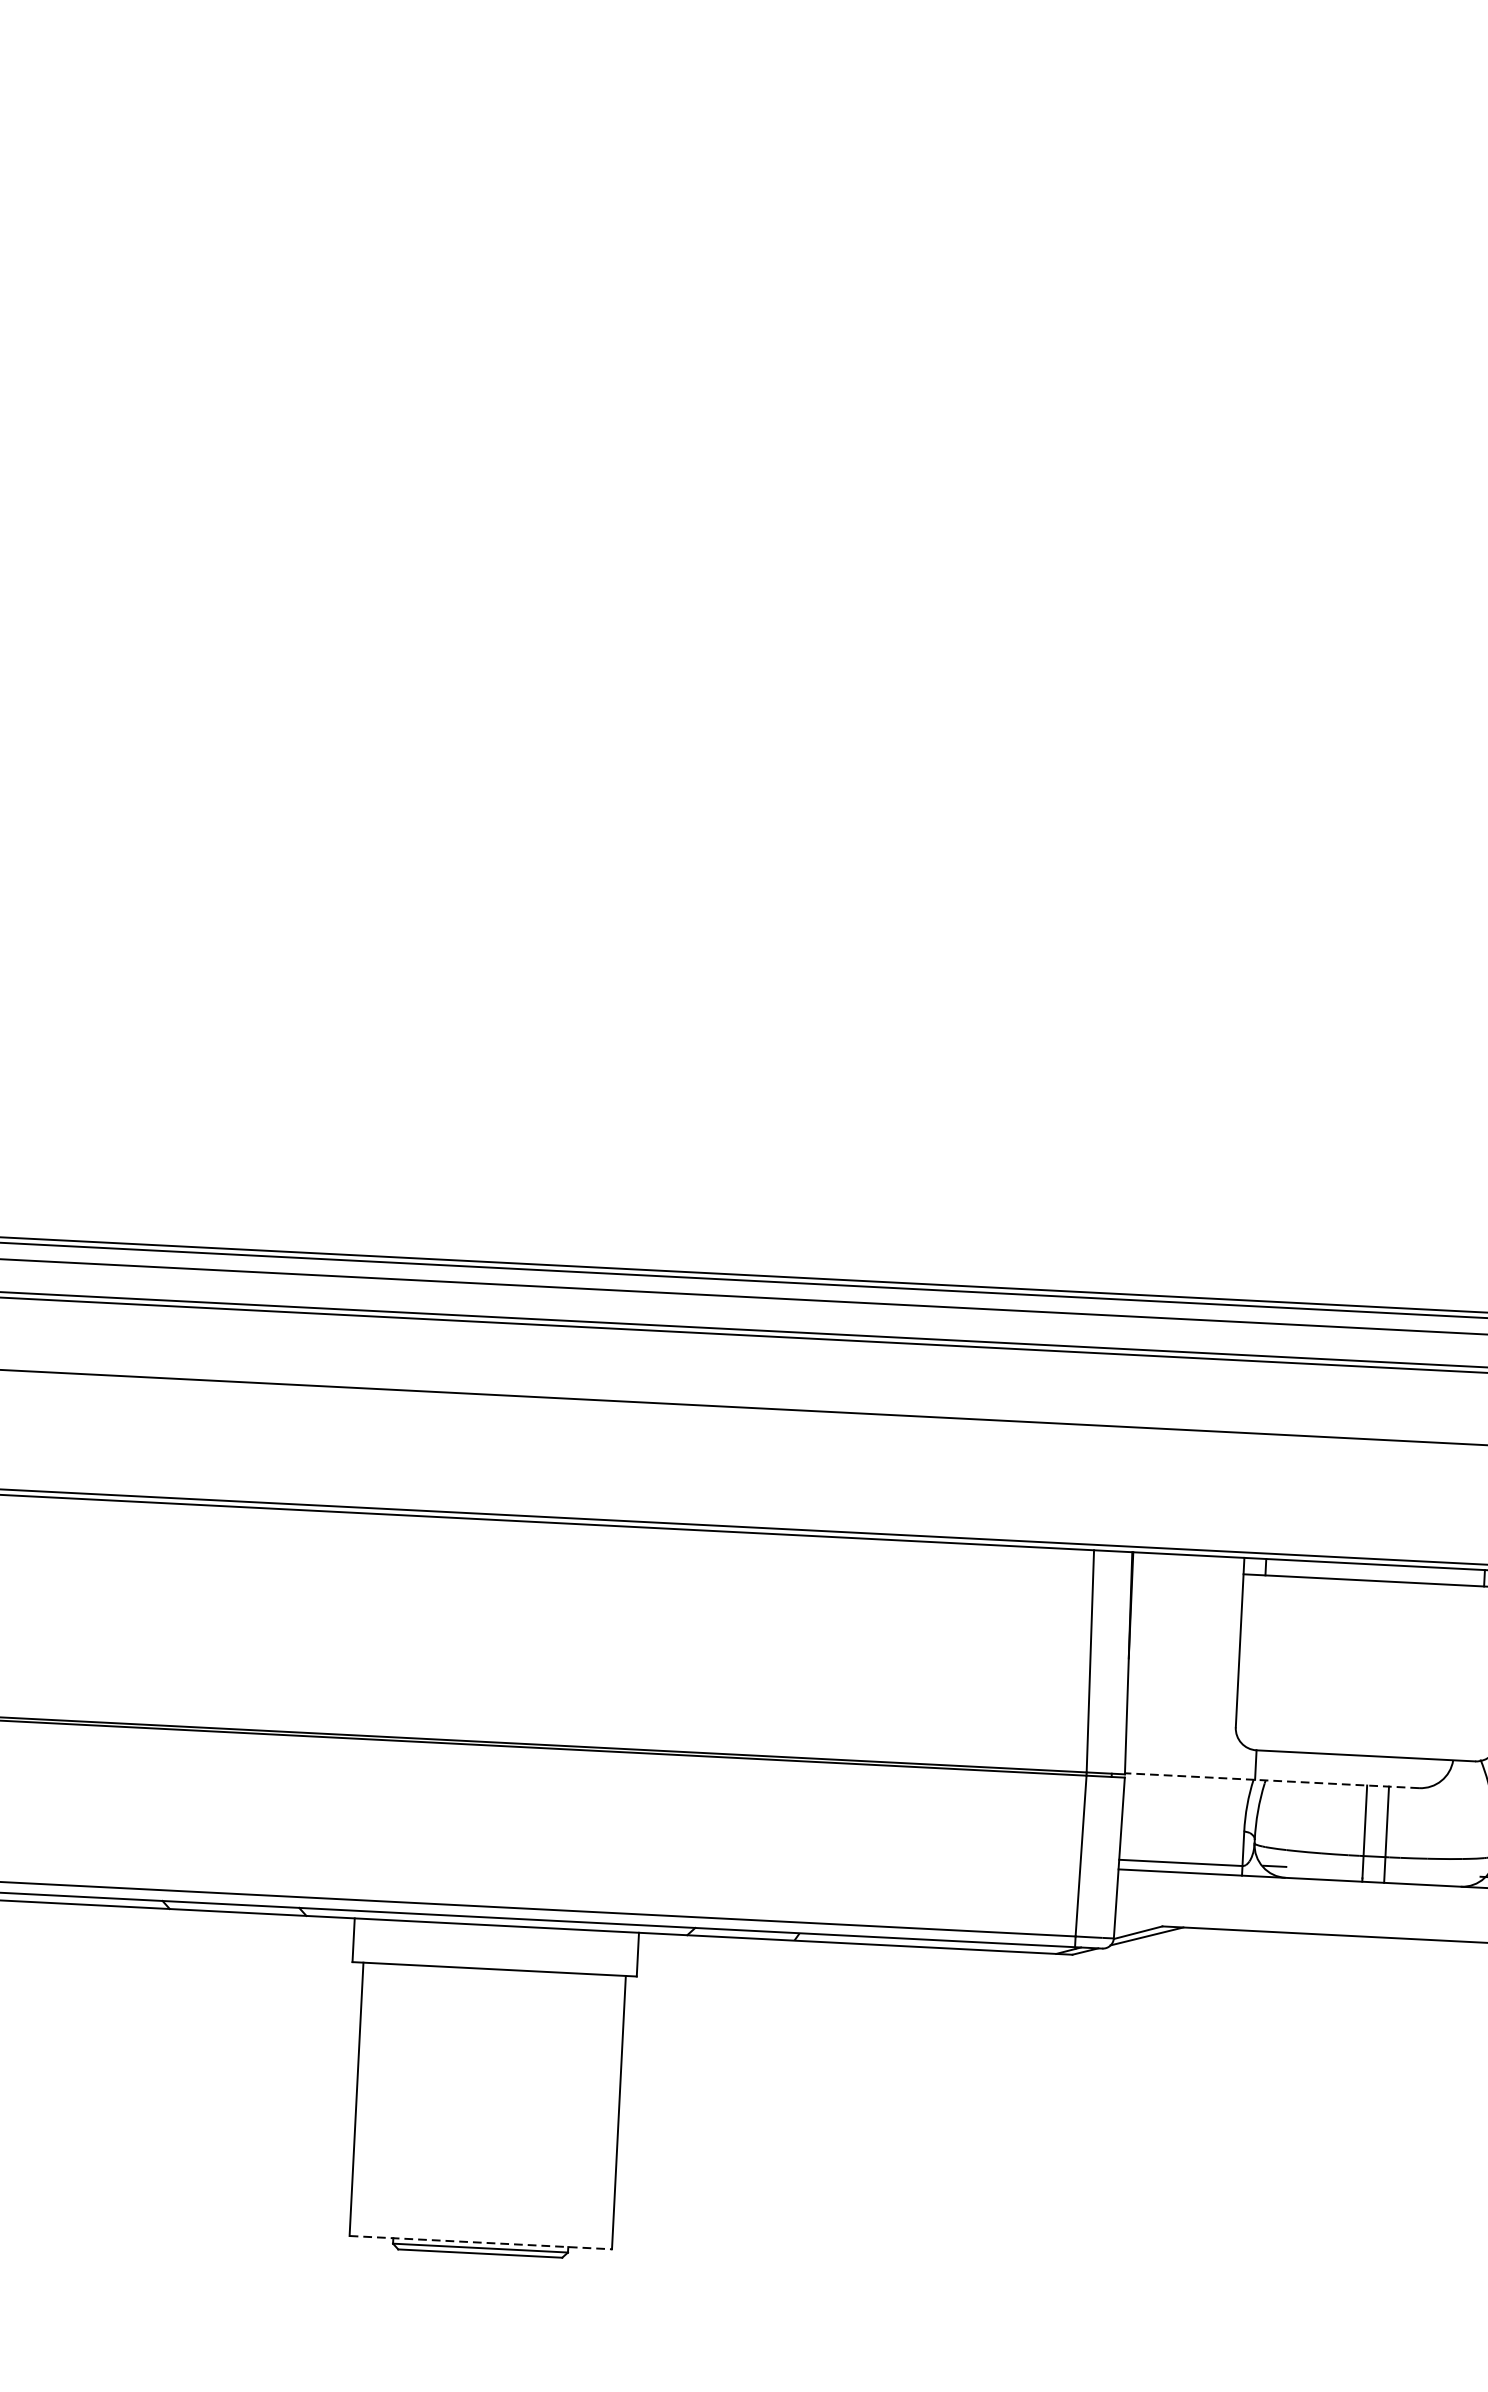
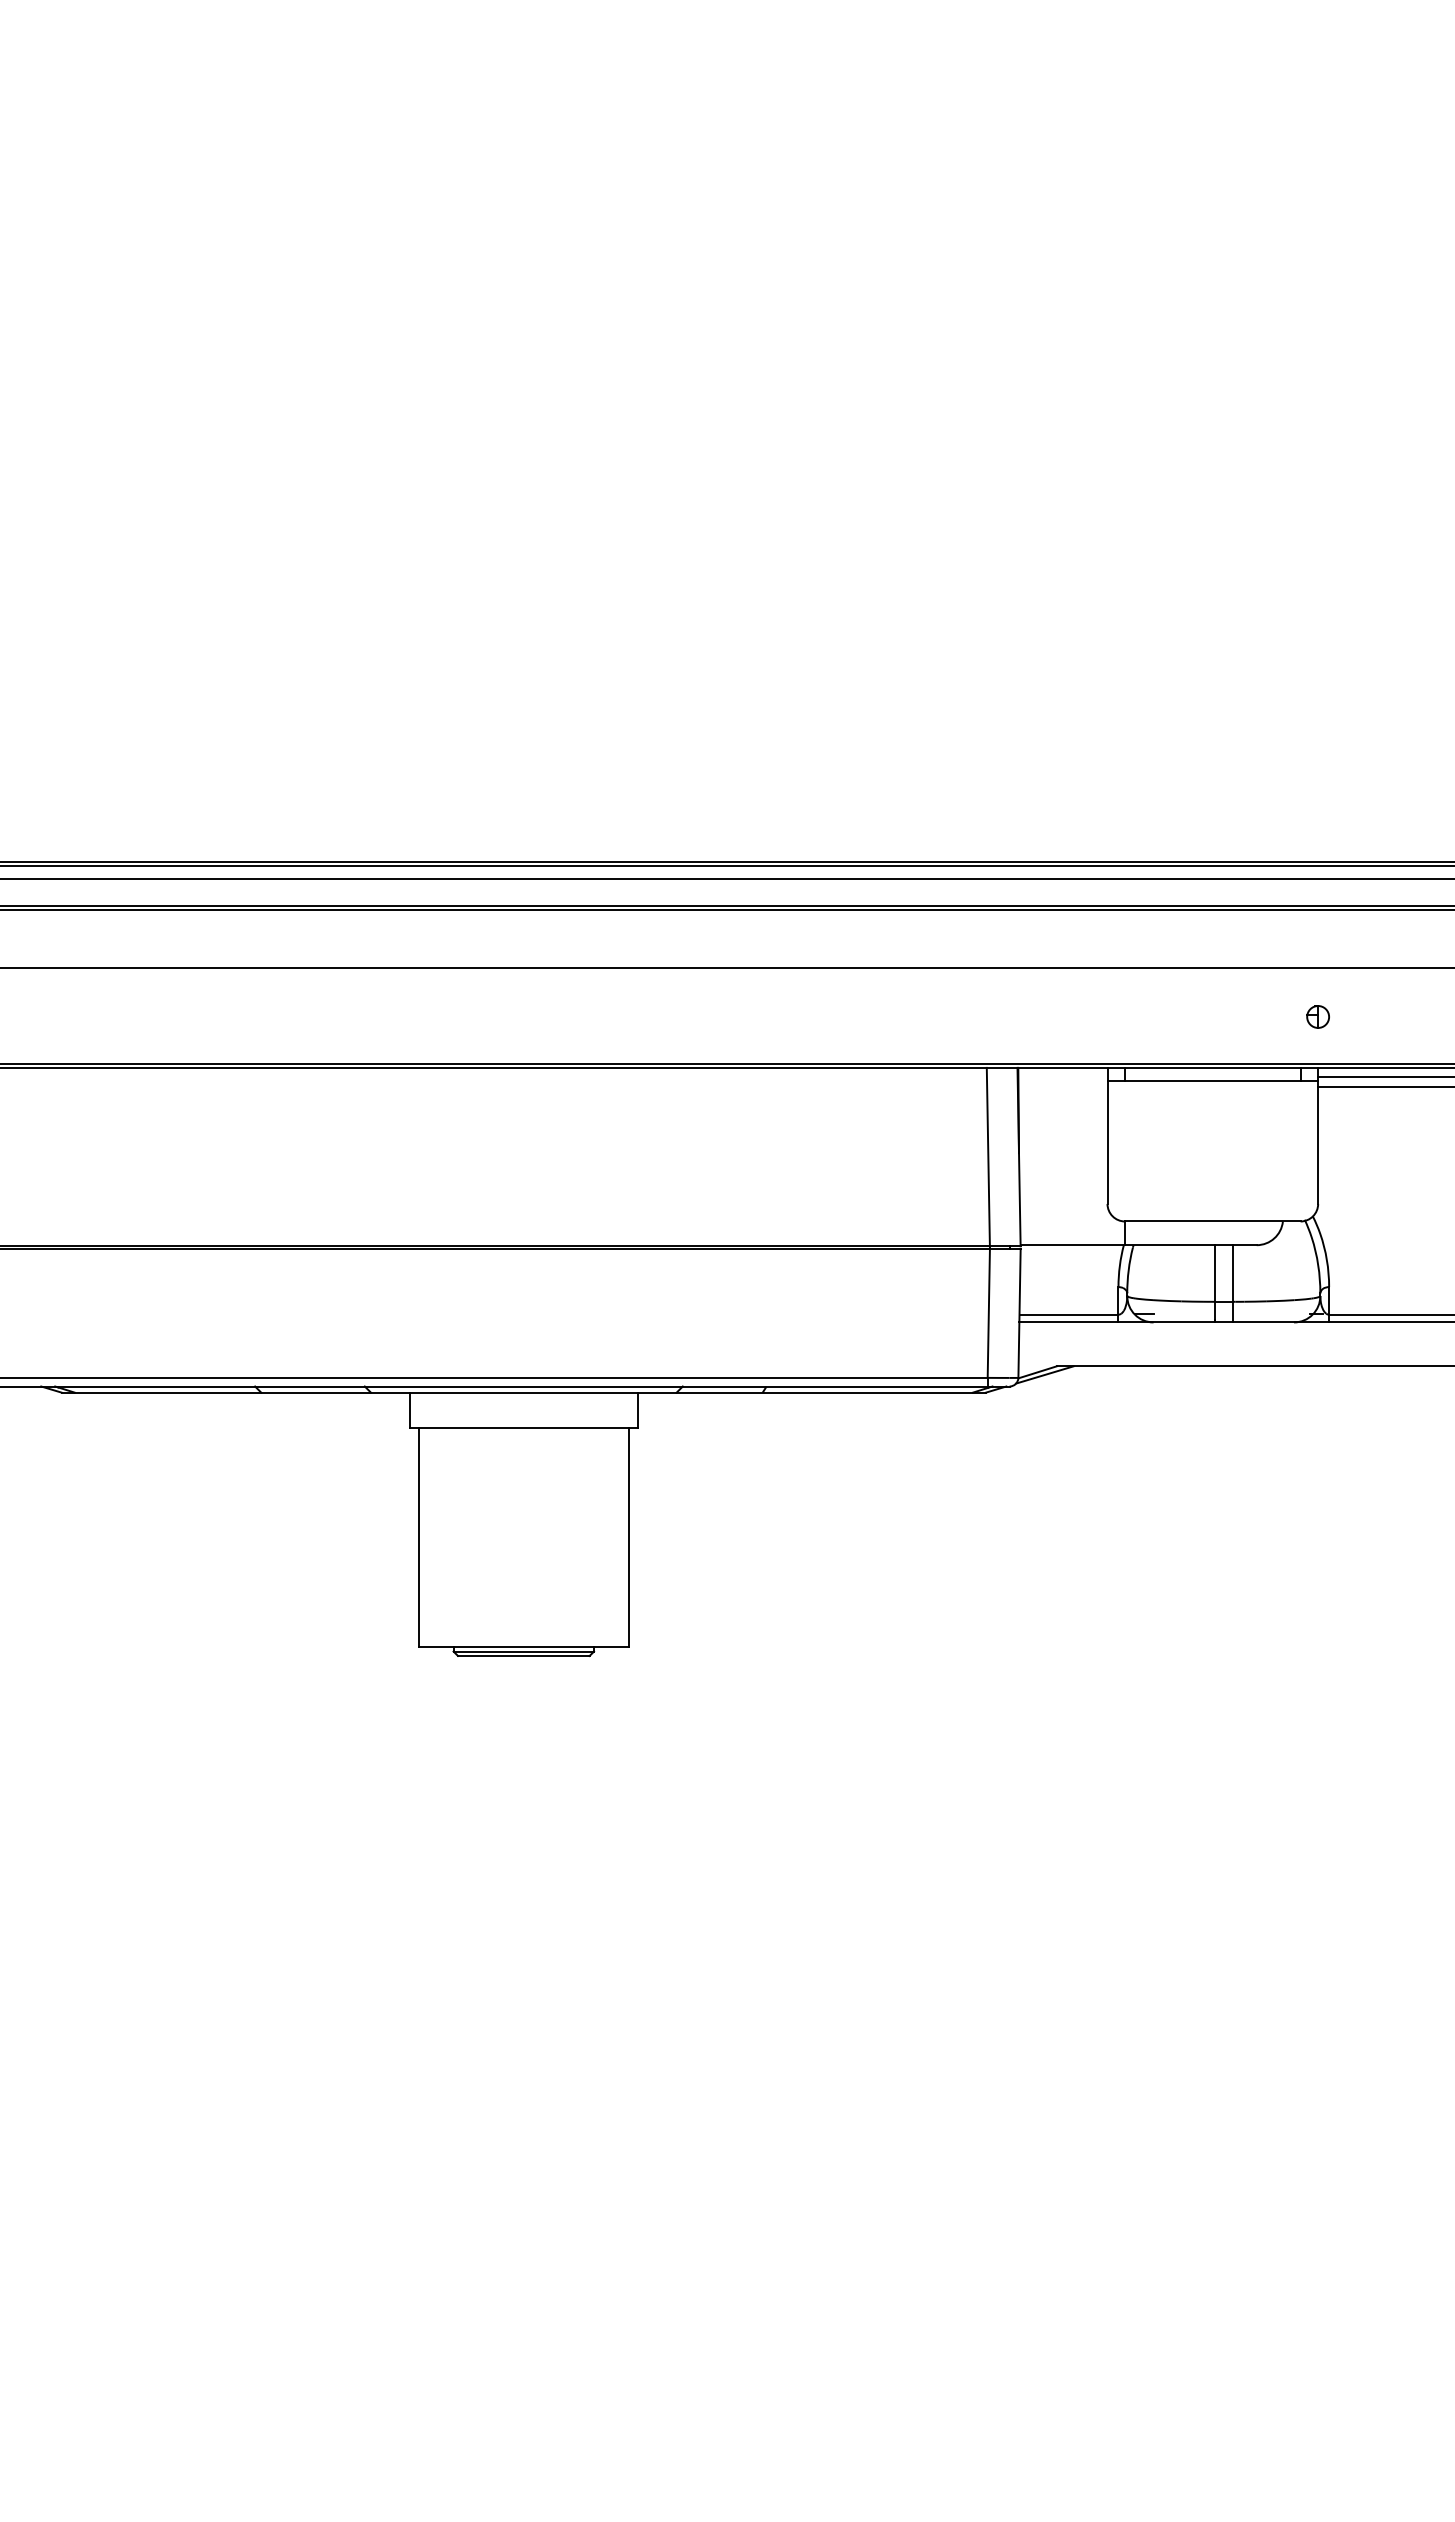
line: (1271, 1781) -> (1138, 1245), dashed -> solid
line: (481, 2243) -> (524, 1647), dashed -> solid

